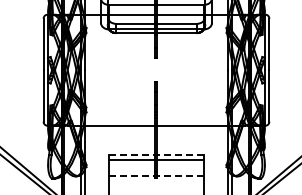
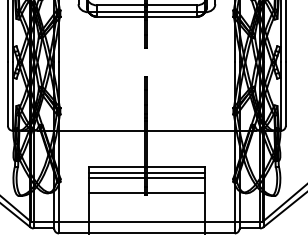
line: (156, 154) -> (146, 166), dashed -> solid
line: (156, 164) -> (146, 178), added
line: (156, 175) -> (146, 192), dashed -> solid

